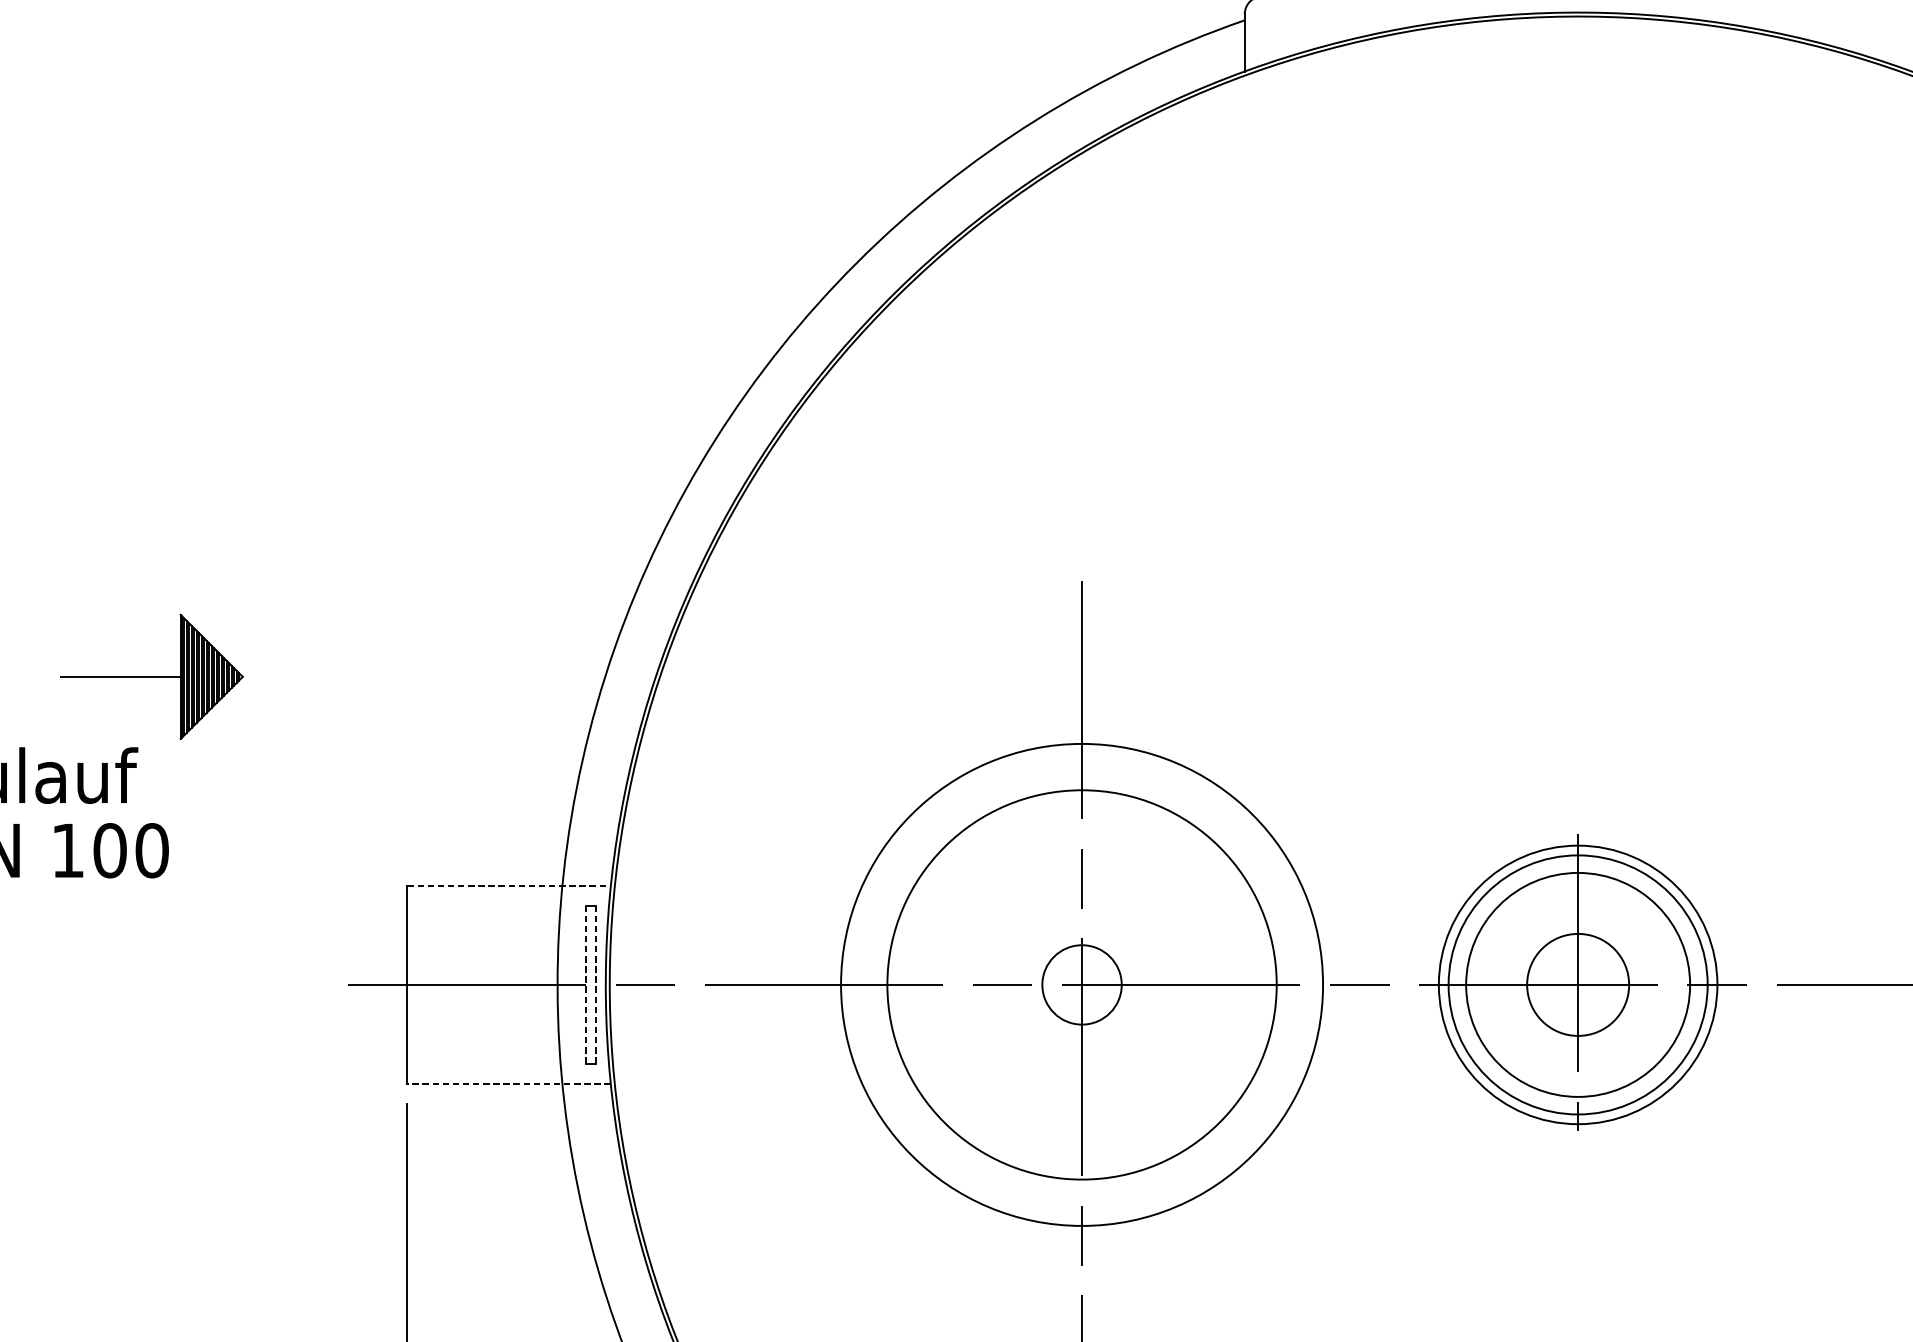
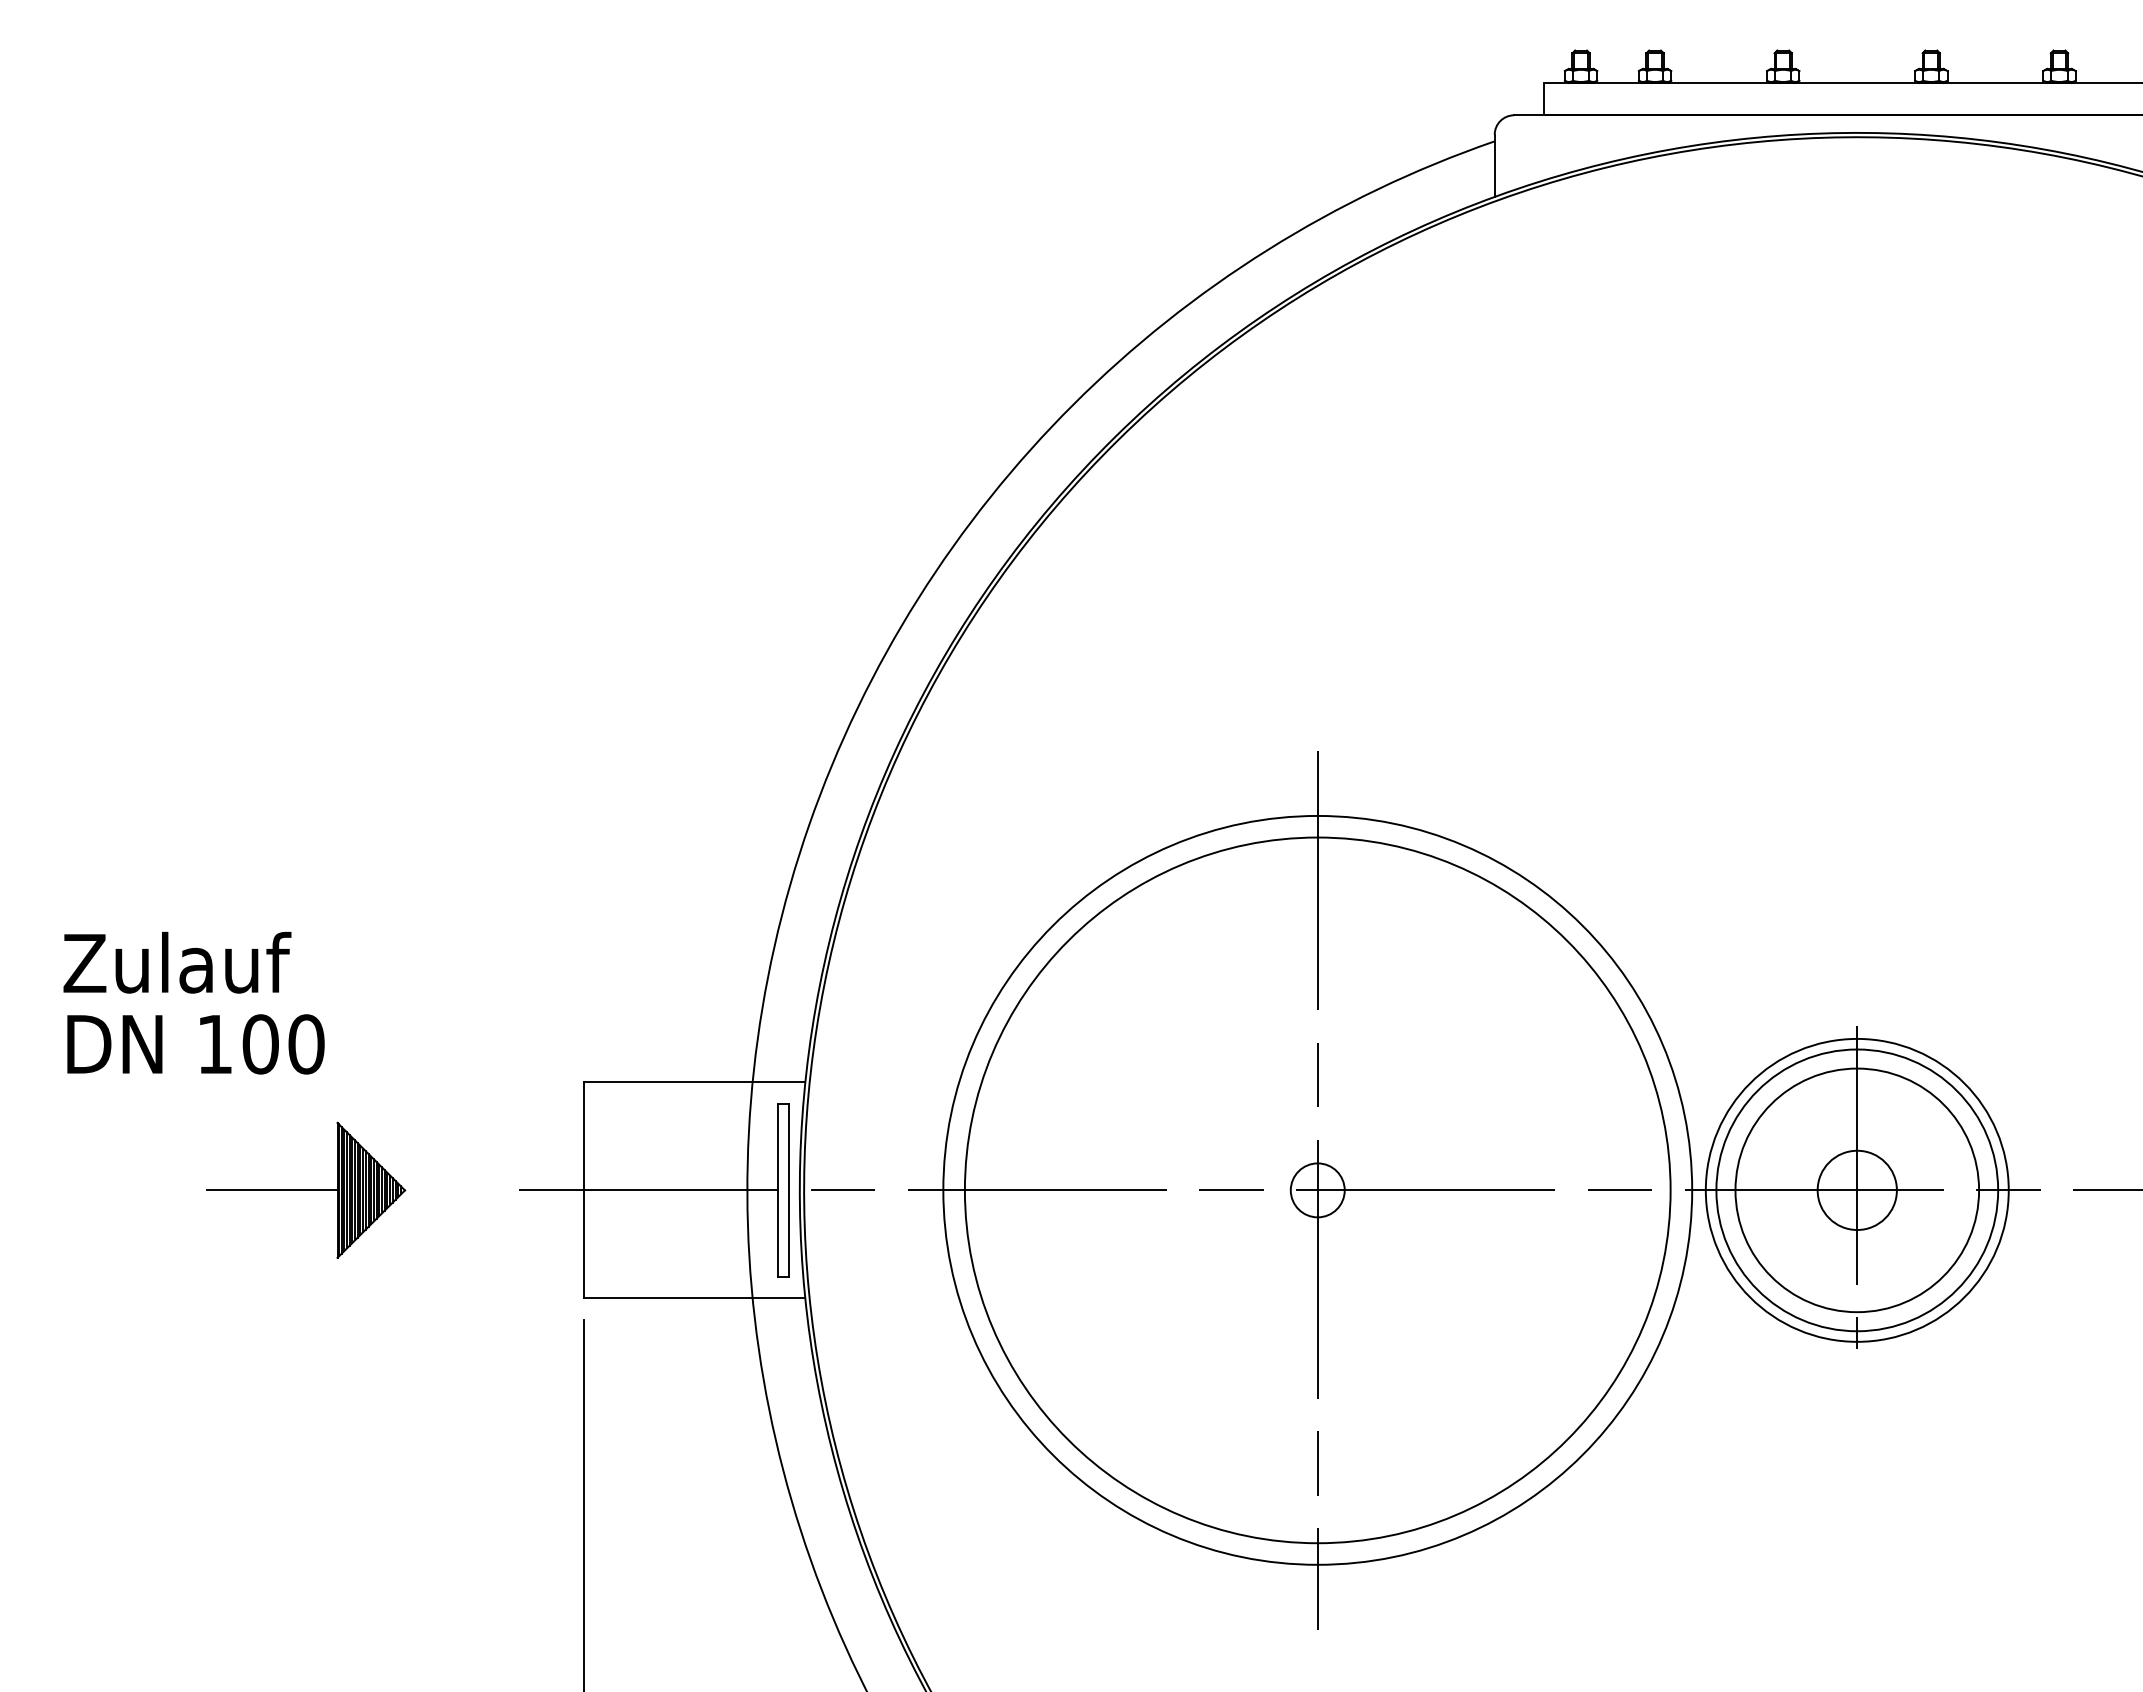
part: (152, 676) -> (306, 1189), moved
line: (508, 885) -> (694, 1082), dashed -> solid
circle: (1081, 984) -> (1317, 1189), size x1.43
line: (586, 985) -> (778, 1190), dashed -> solid
line: (596, 985) -> (789, 1190), dashed -> solid
circle: (1081, 985) -> (1317, 1190), size x0.62
circle: (1081, 985) -> (1317, 1190), size x1.67
circle: (1577, 985) -> (1856, 1190), size x0.71
line: (508, 1084) -> (694, 1298), dashed -> solid

